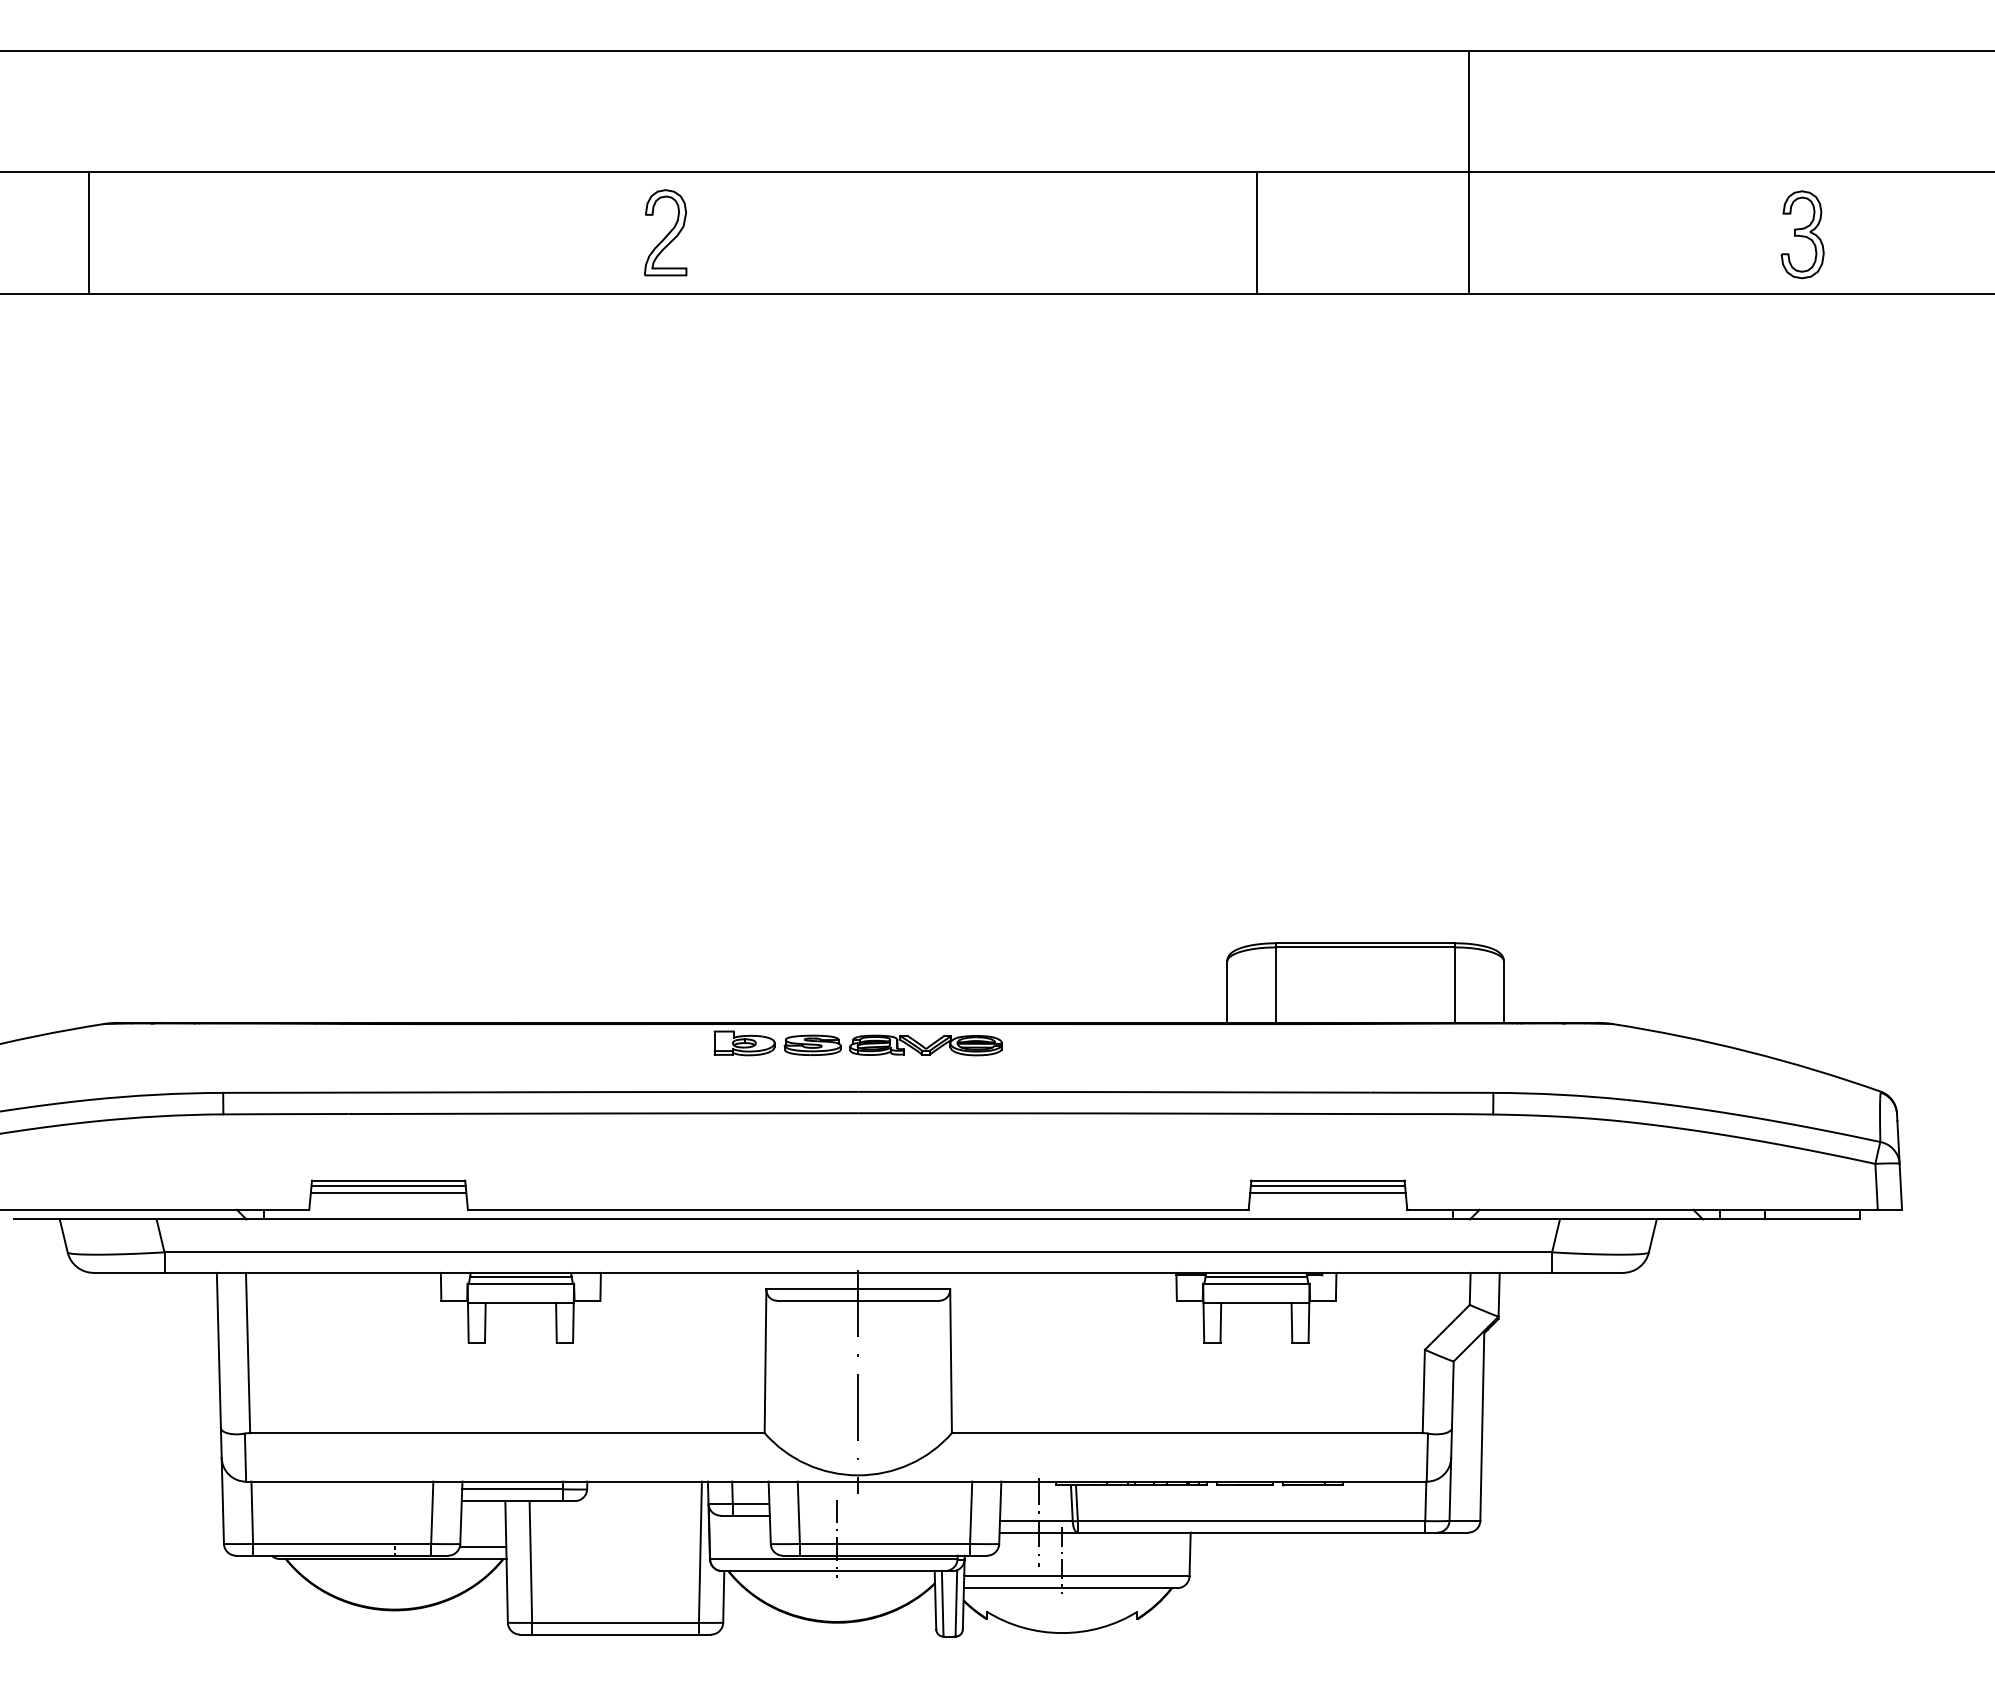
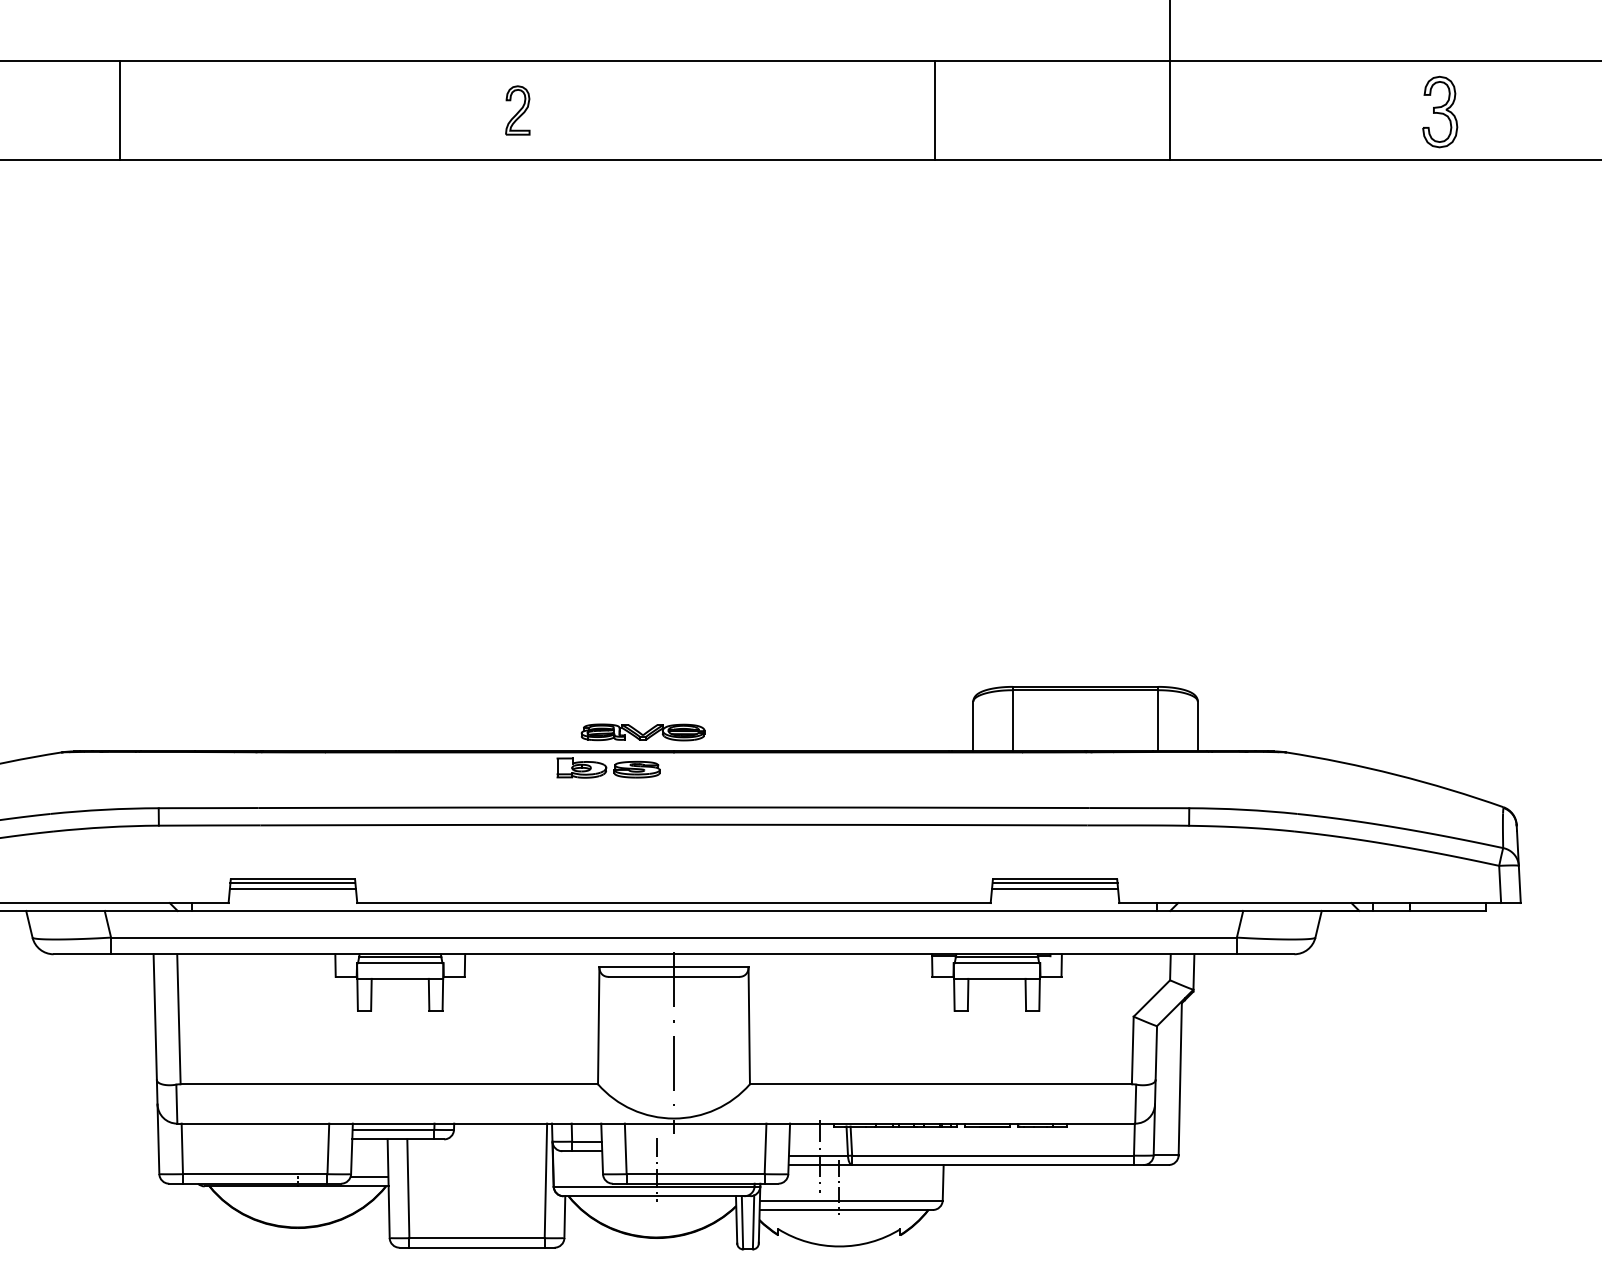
line: (88, 232) -> (120, 110), moved
part: (665, 232) -> (517, 110), size x0.7
line: (1256, 232) -> (934, 110), moved
part: (925, 1045) -> (642, 732), moved

